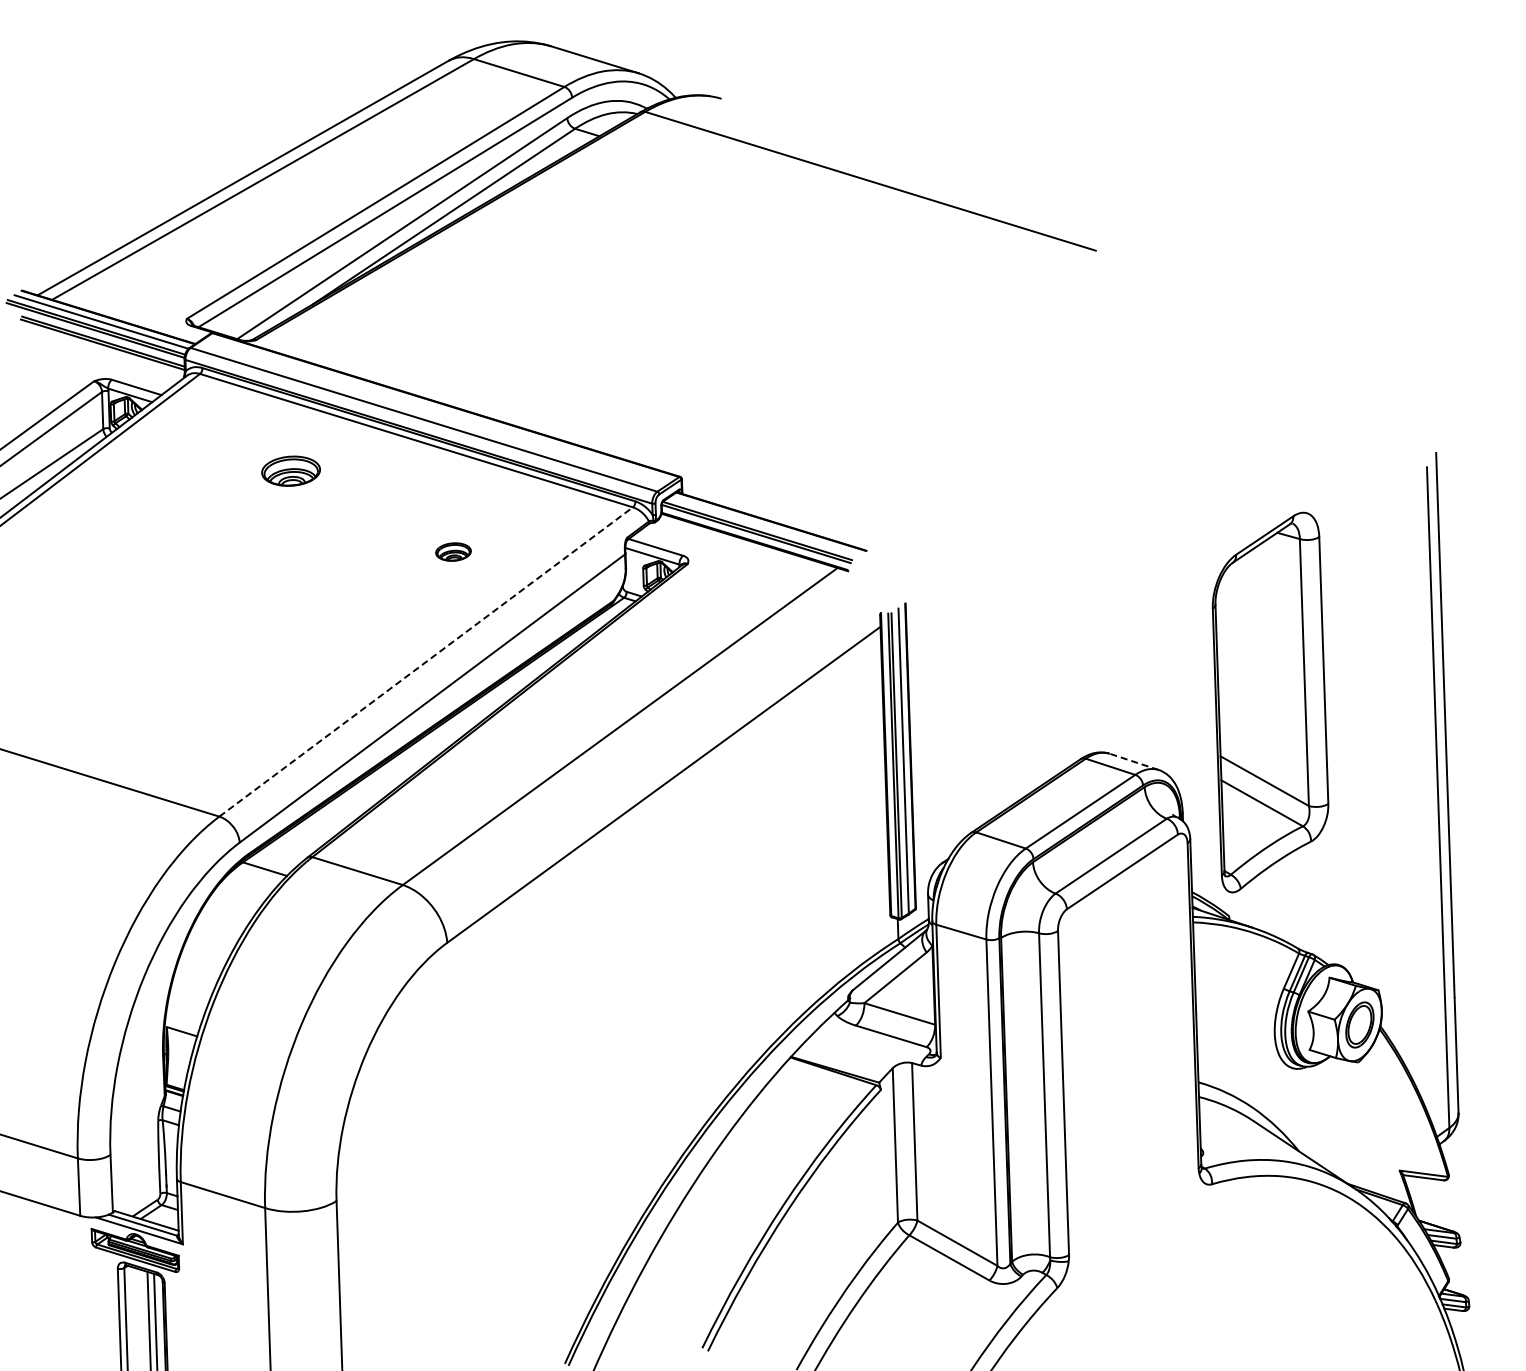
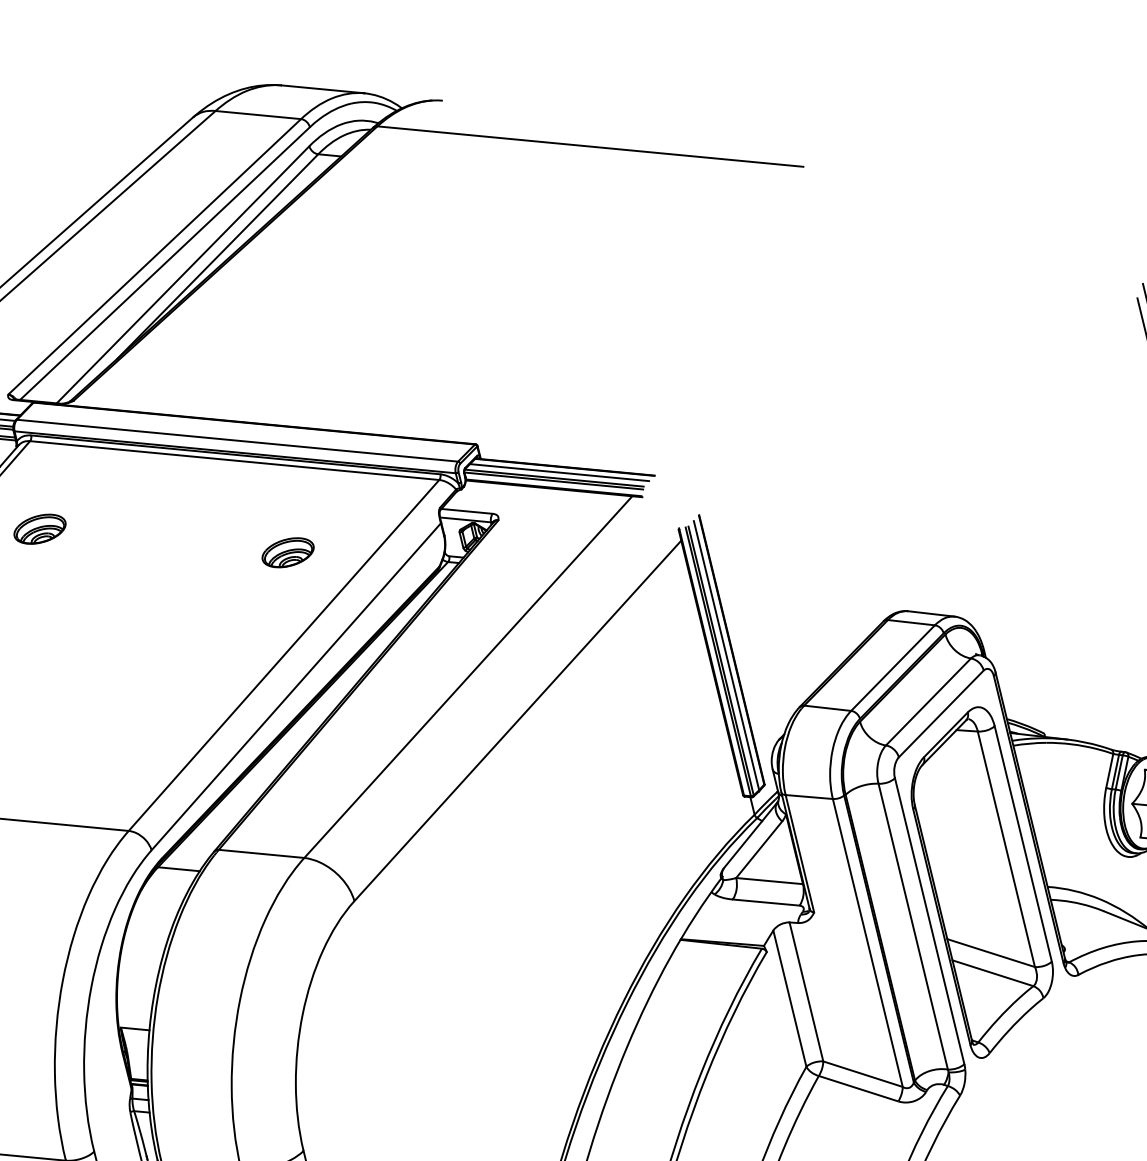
part: (290, 470) -> (39, 528), moved
line: (764, 526) -> (559, 472), added
part: (453, 551) -> (287, 552), size x1.67
line: (426, 661) -> (284, 654), dashed -> solid
part: (1270, 702) -> (981, 882), moved
line: (1134, 761) -> (931, 613), dashed -> solid

